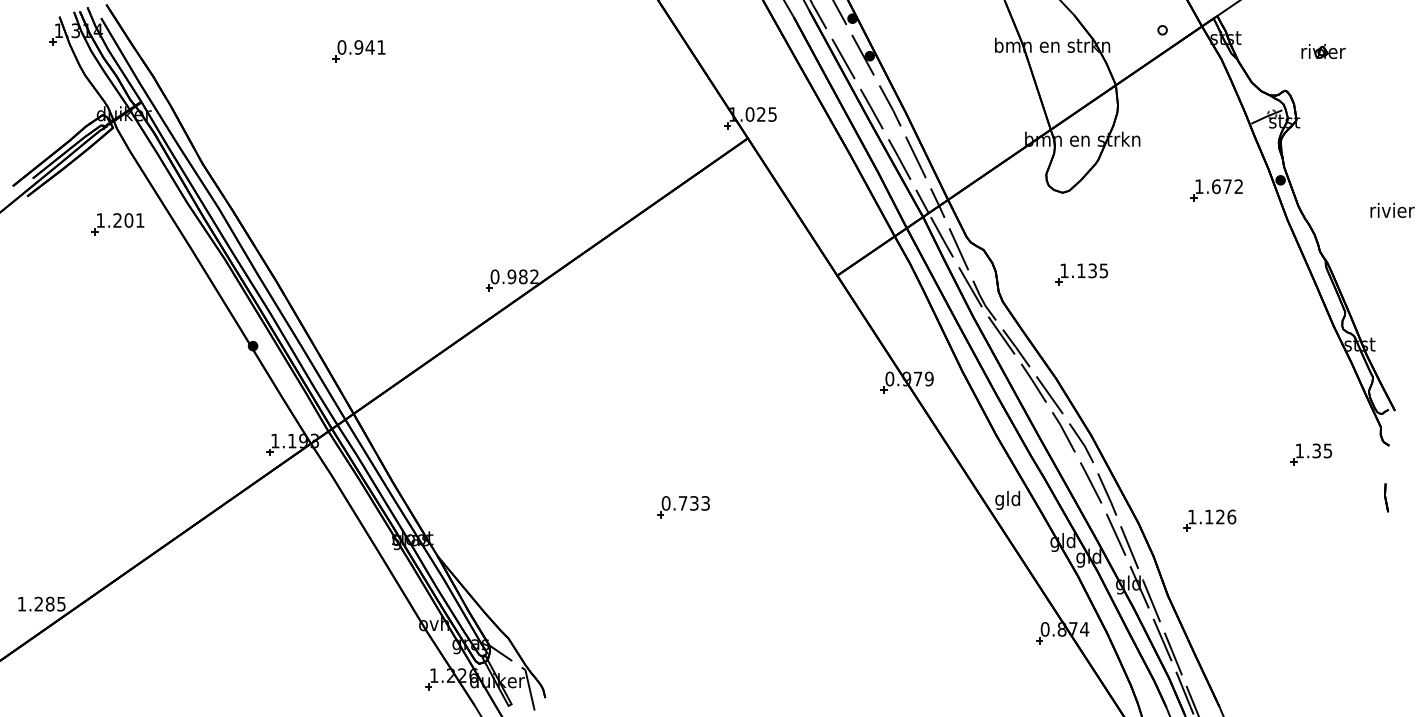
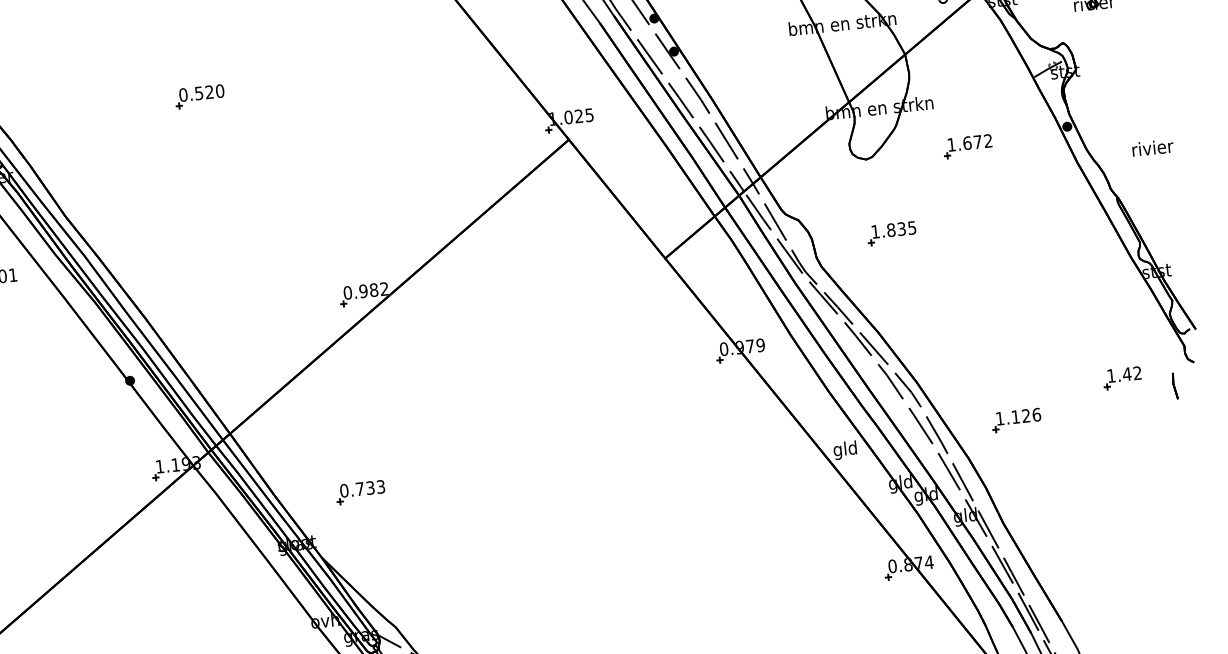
text: (369, 47) -> (208, 92), 0.941 -> 0.520
part: (1216, 190) -> (967, 146), moved
text: (1392, 209) -> (1152, 146), moved
text: (1081, 270) -> (891, 229), 1.135 -> 1.835
text: (1322, 450) -> (1132, 373), 1.35 -> 1.42
part: (1386, 497) -> (1175, 385), moved
part: (683, 507) -> (360, 492), moved
part: (1209, 520) -> (1016, 420), moved

